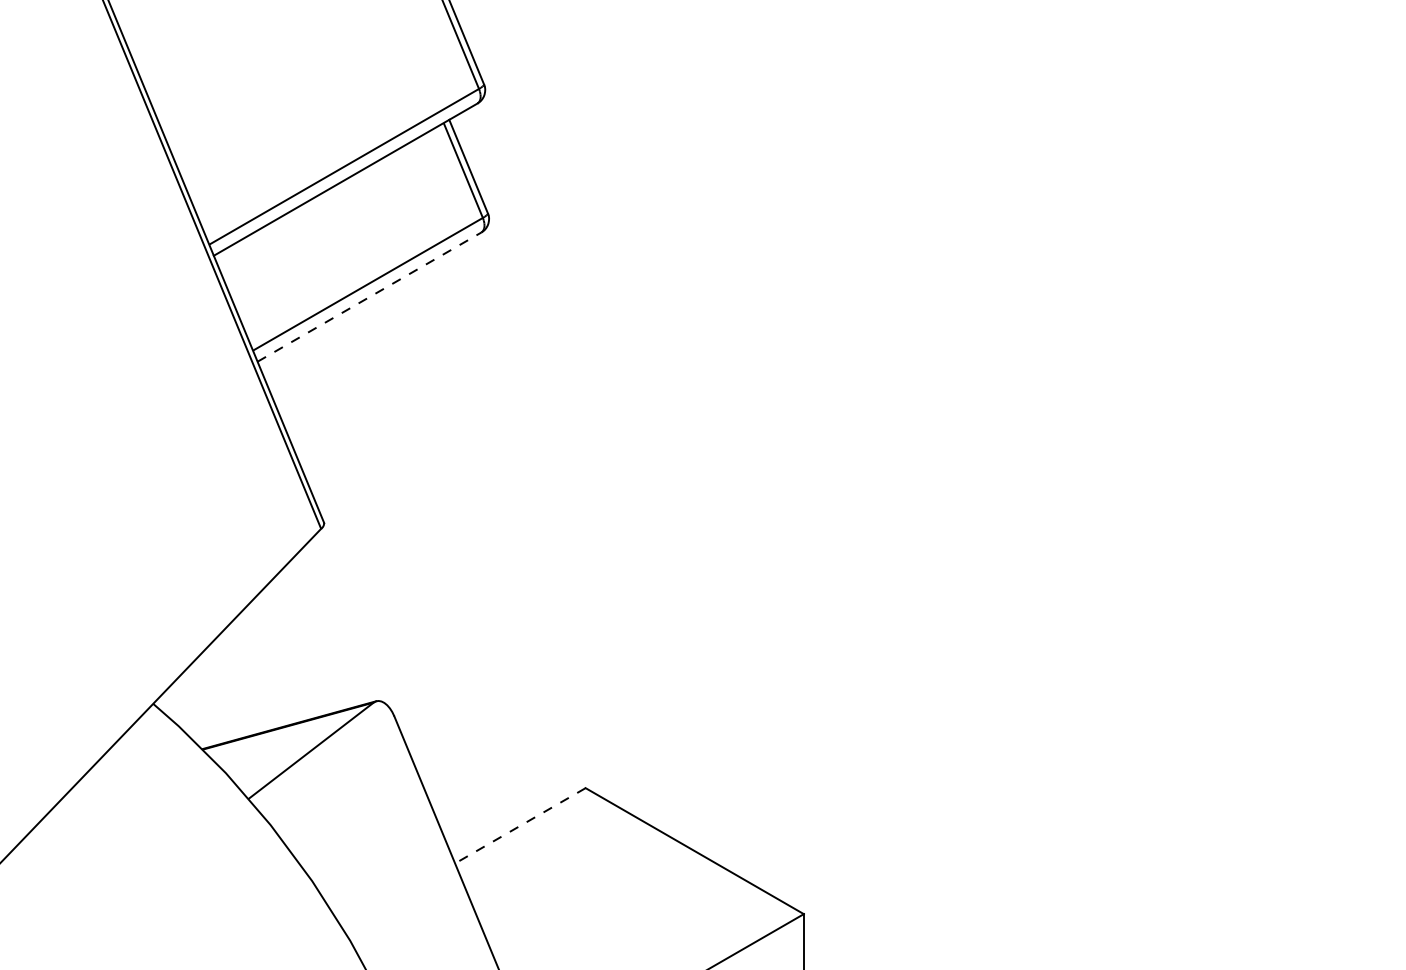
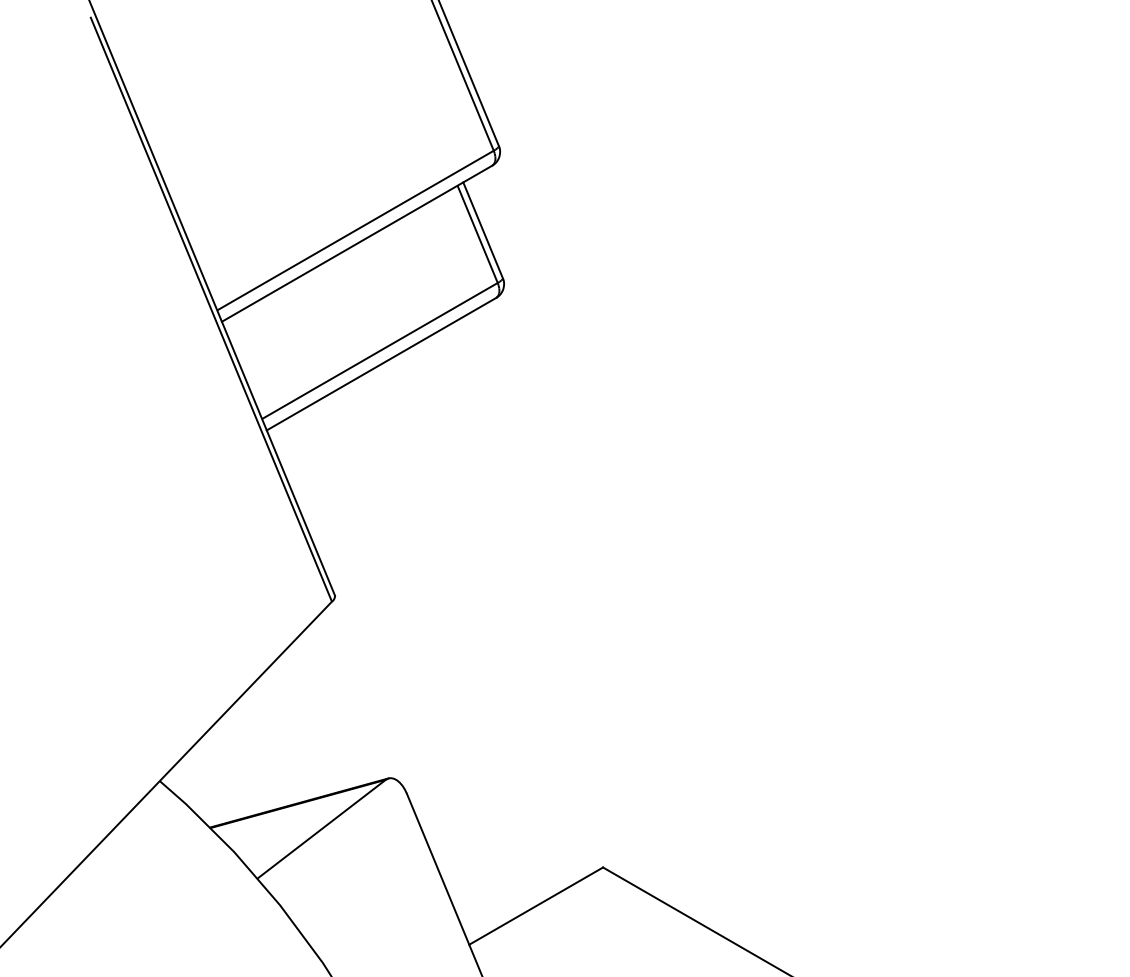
line: (369, 296) -> (381, 363), dashed -> solid
line: (519, 826) -> (535, 906), dashed -> solid

